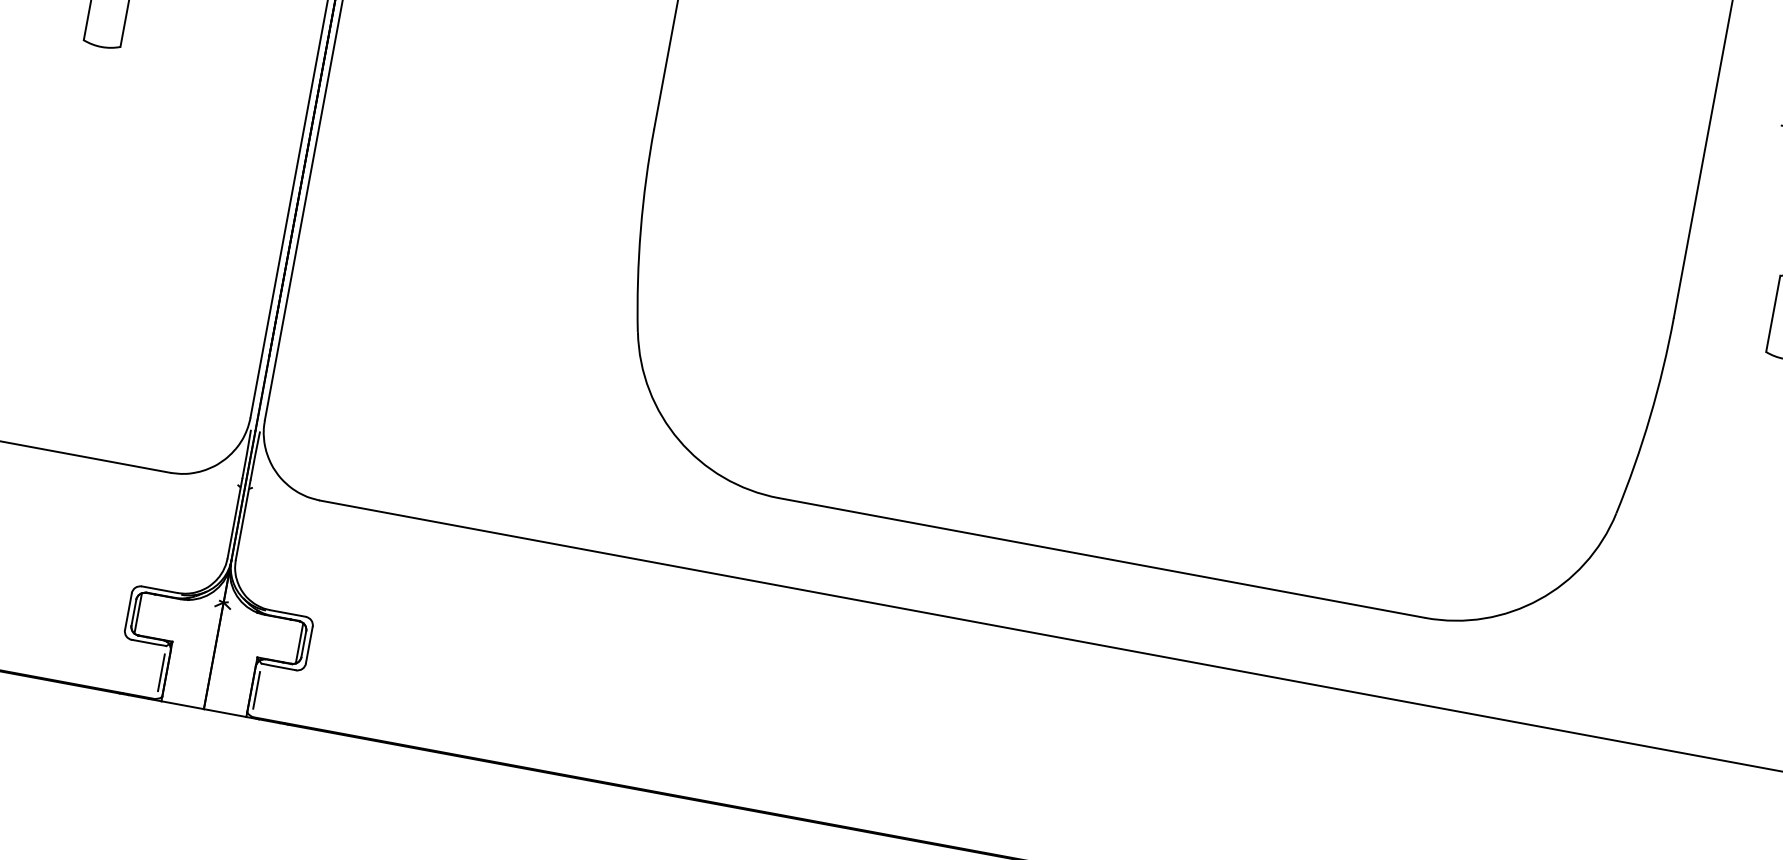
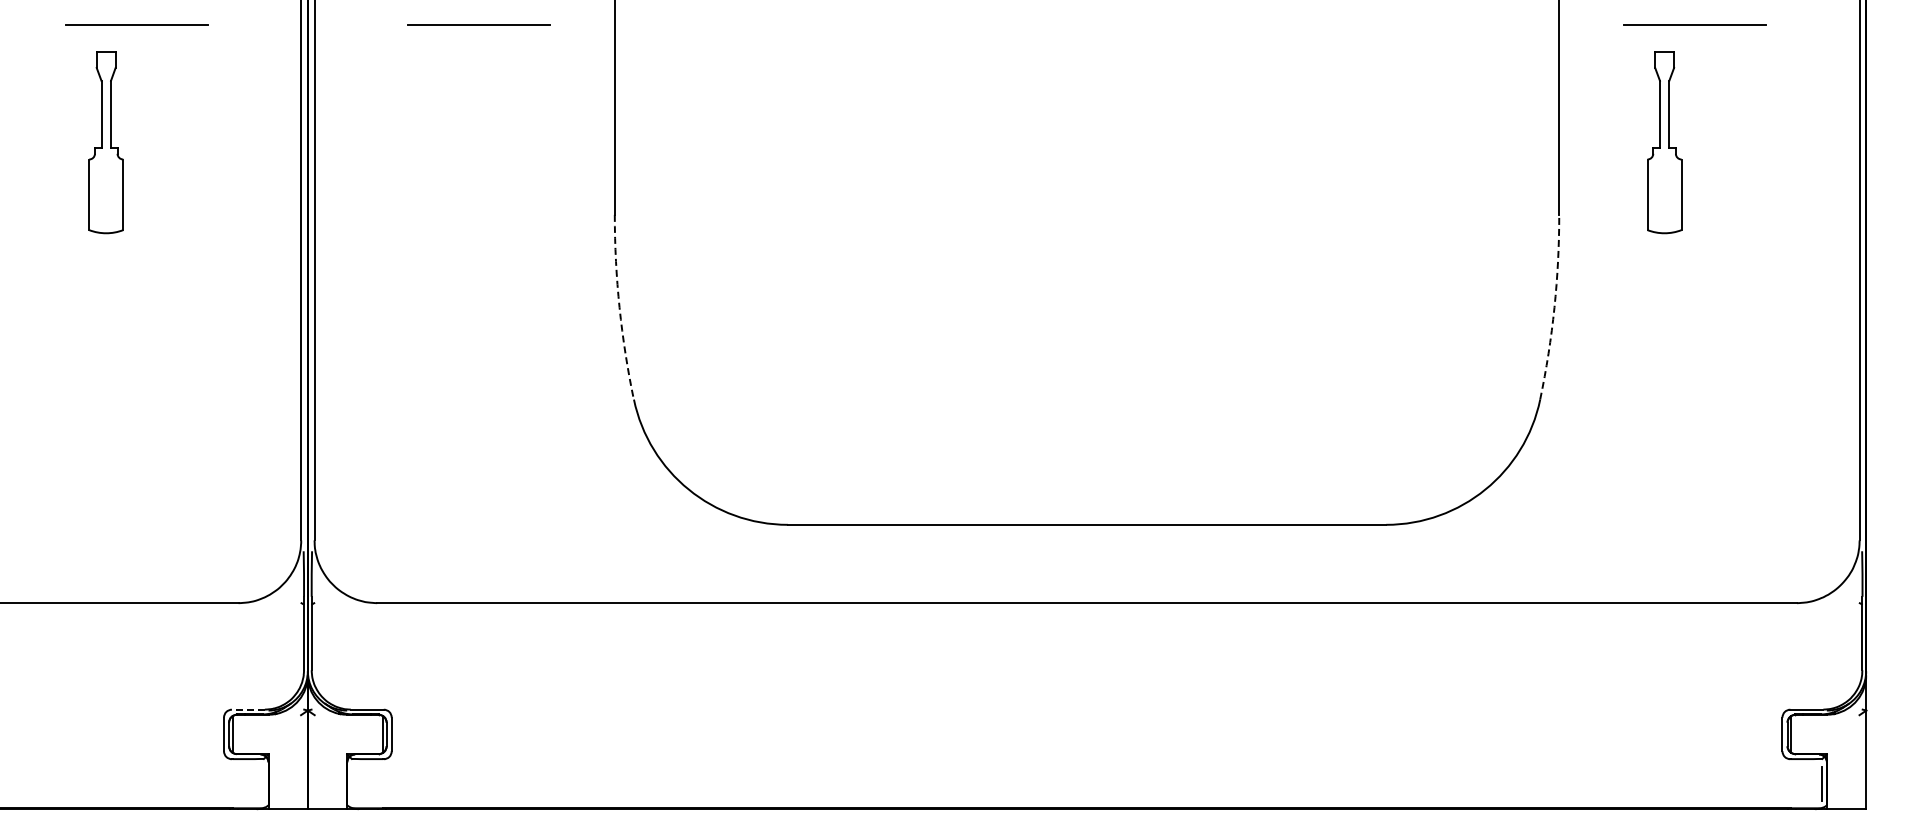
arc: (640, 229) -> (619, 307), solid -> dashed
arc: (1650, 416) -> (1554, 307), solid -> dashed
line: (158, 589) -> (247, 709), solid -> dashed
line: (161, 672) -> (263, 783), removed
line: (256, 690) -> (351, 783), removed

